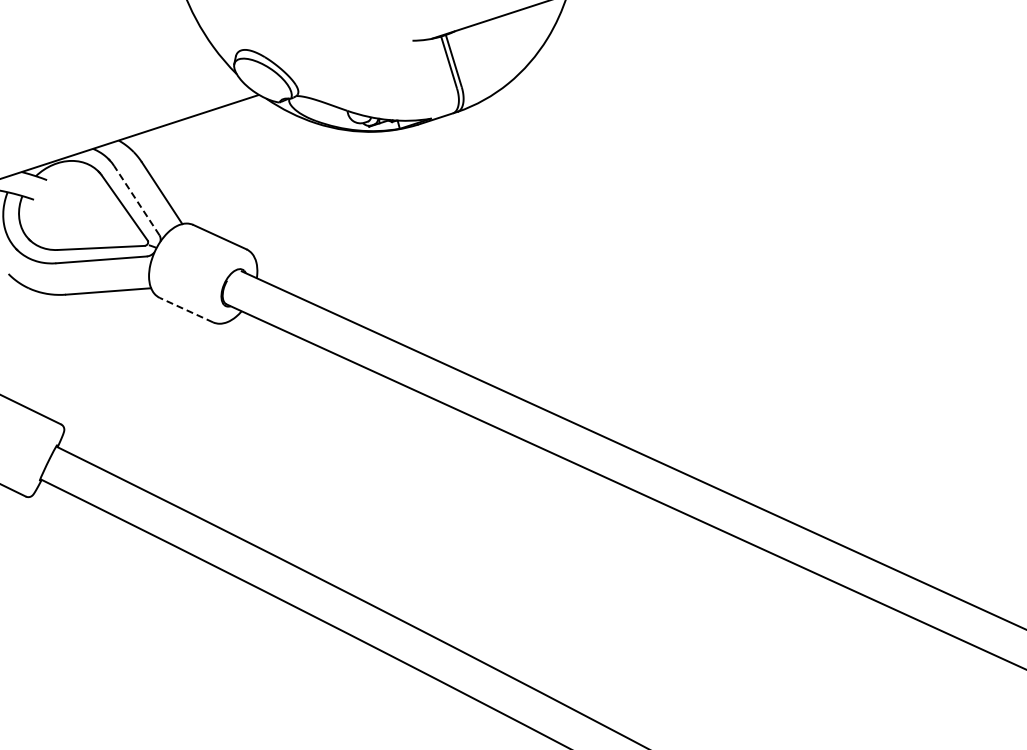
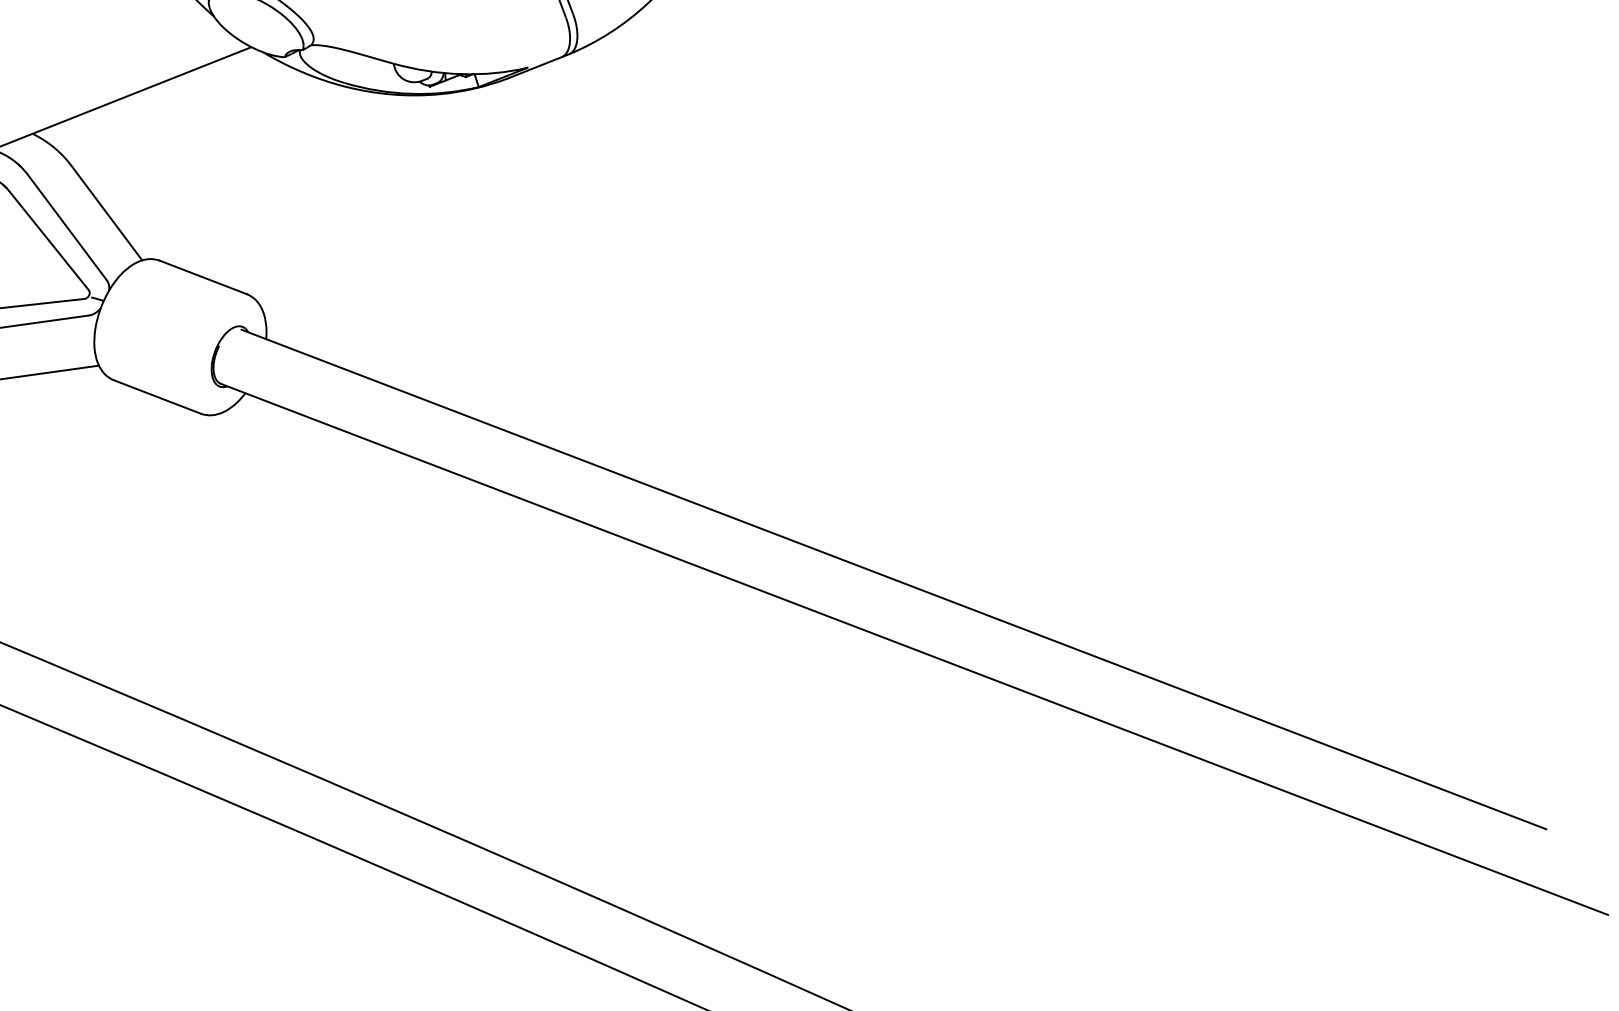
line: (136, 200) -> (66, 227), dashed -> solid
line: (186, 309) -> (157, 395), dashed -> solid

